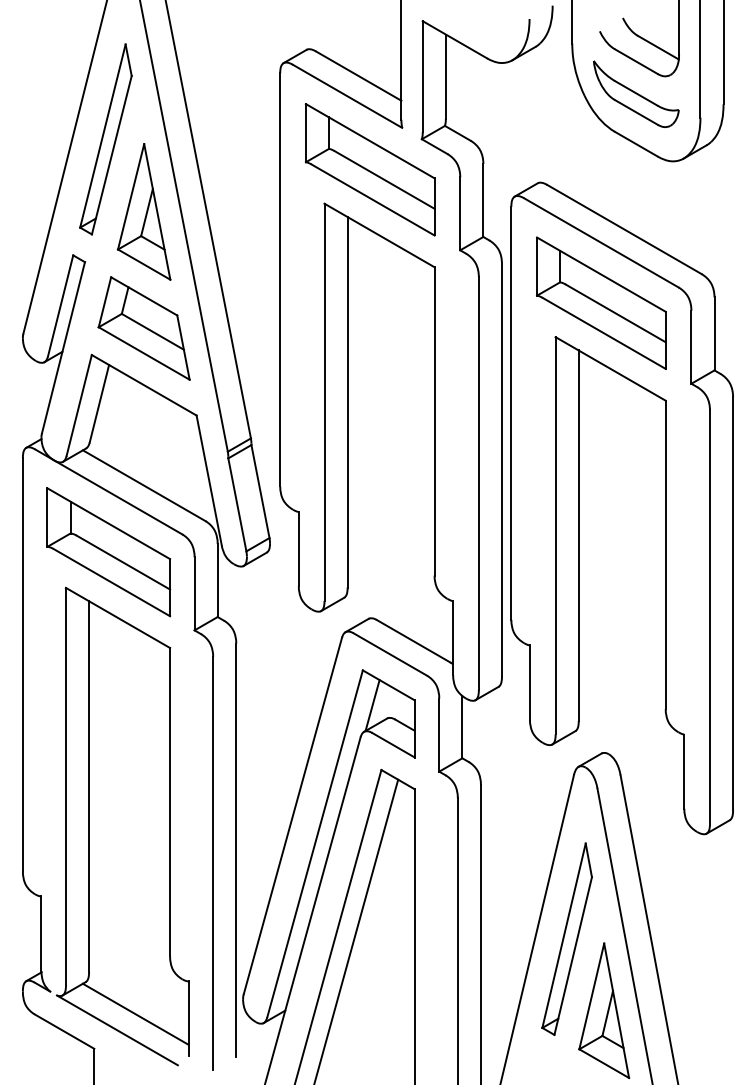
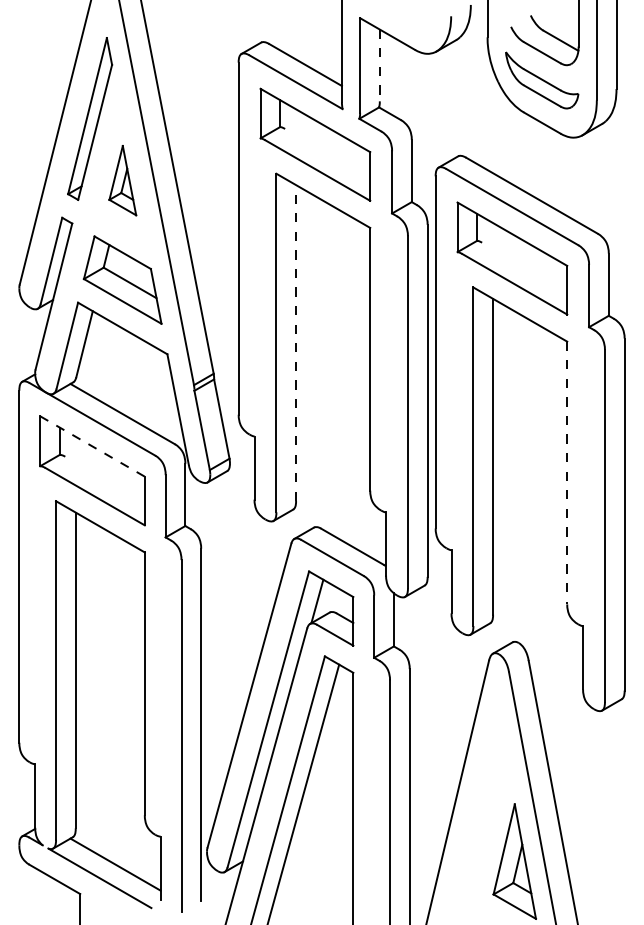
line: (445, 76) -> (379, 65), solid -> dashed
line: (384, 179) -> (327, 153), removed
part: (143, 211) -> (122, 180), size x0.6
line: (615, 312) -> (524, 266), removed
line: (348, 402) -> (296, 343), solid -> dashed
line: (108, 523) -> (92, 446), solid -> dashed
line: (666, 555) -> (567, 473), solid -> dashed
line: (122, 562) -> (104, 479), removed
part: (567, 939) -> (483, 800), removed

